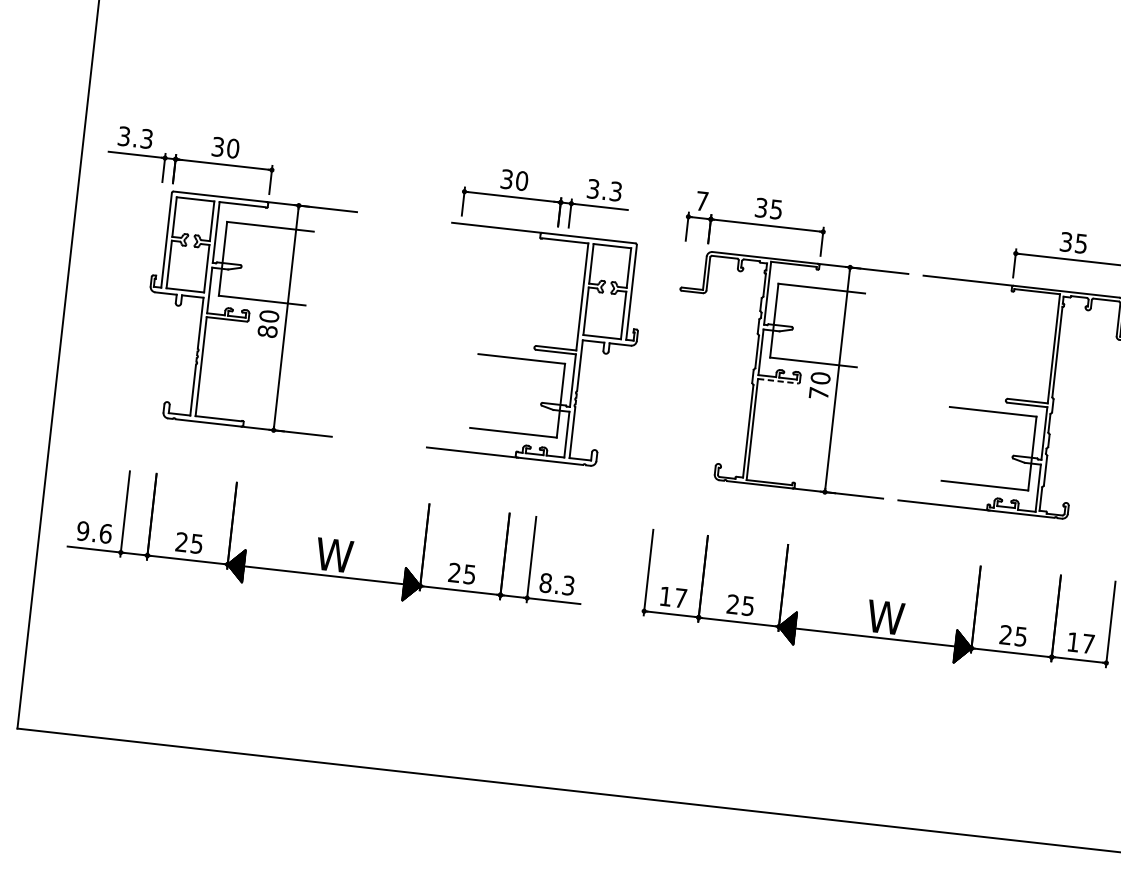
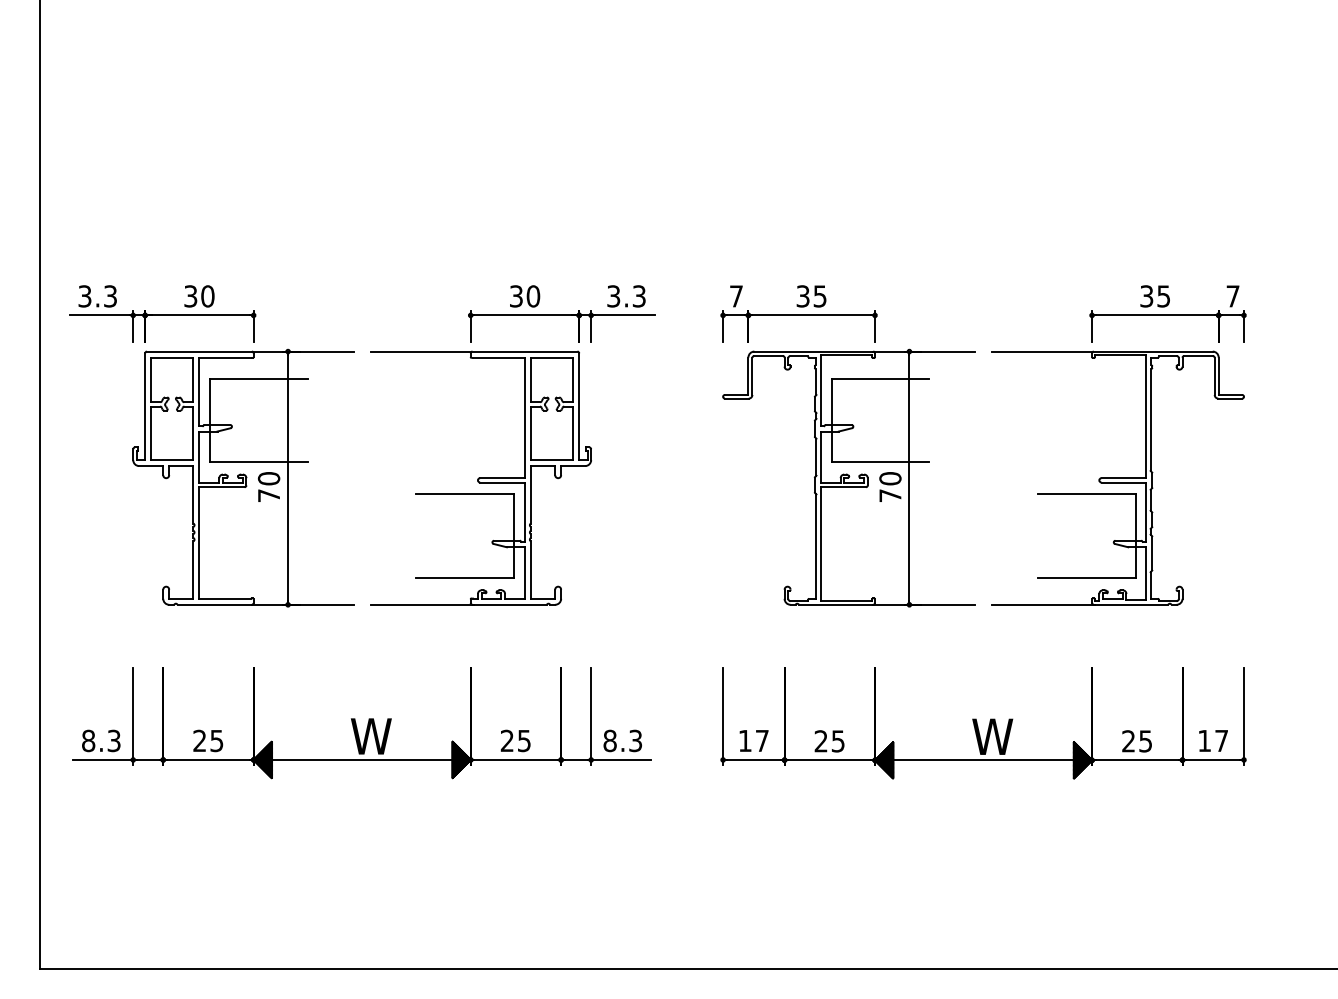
text: (267, 331) -> (268, 495), 80 -> 70
part: (536, 345) -> (480, 477), moved
line: (778, 381) -> (843, 487), dashed -> solid
text: (93, 531) -> (100, 740), 9.6 -> 8.3

